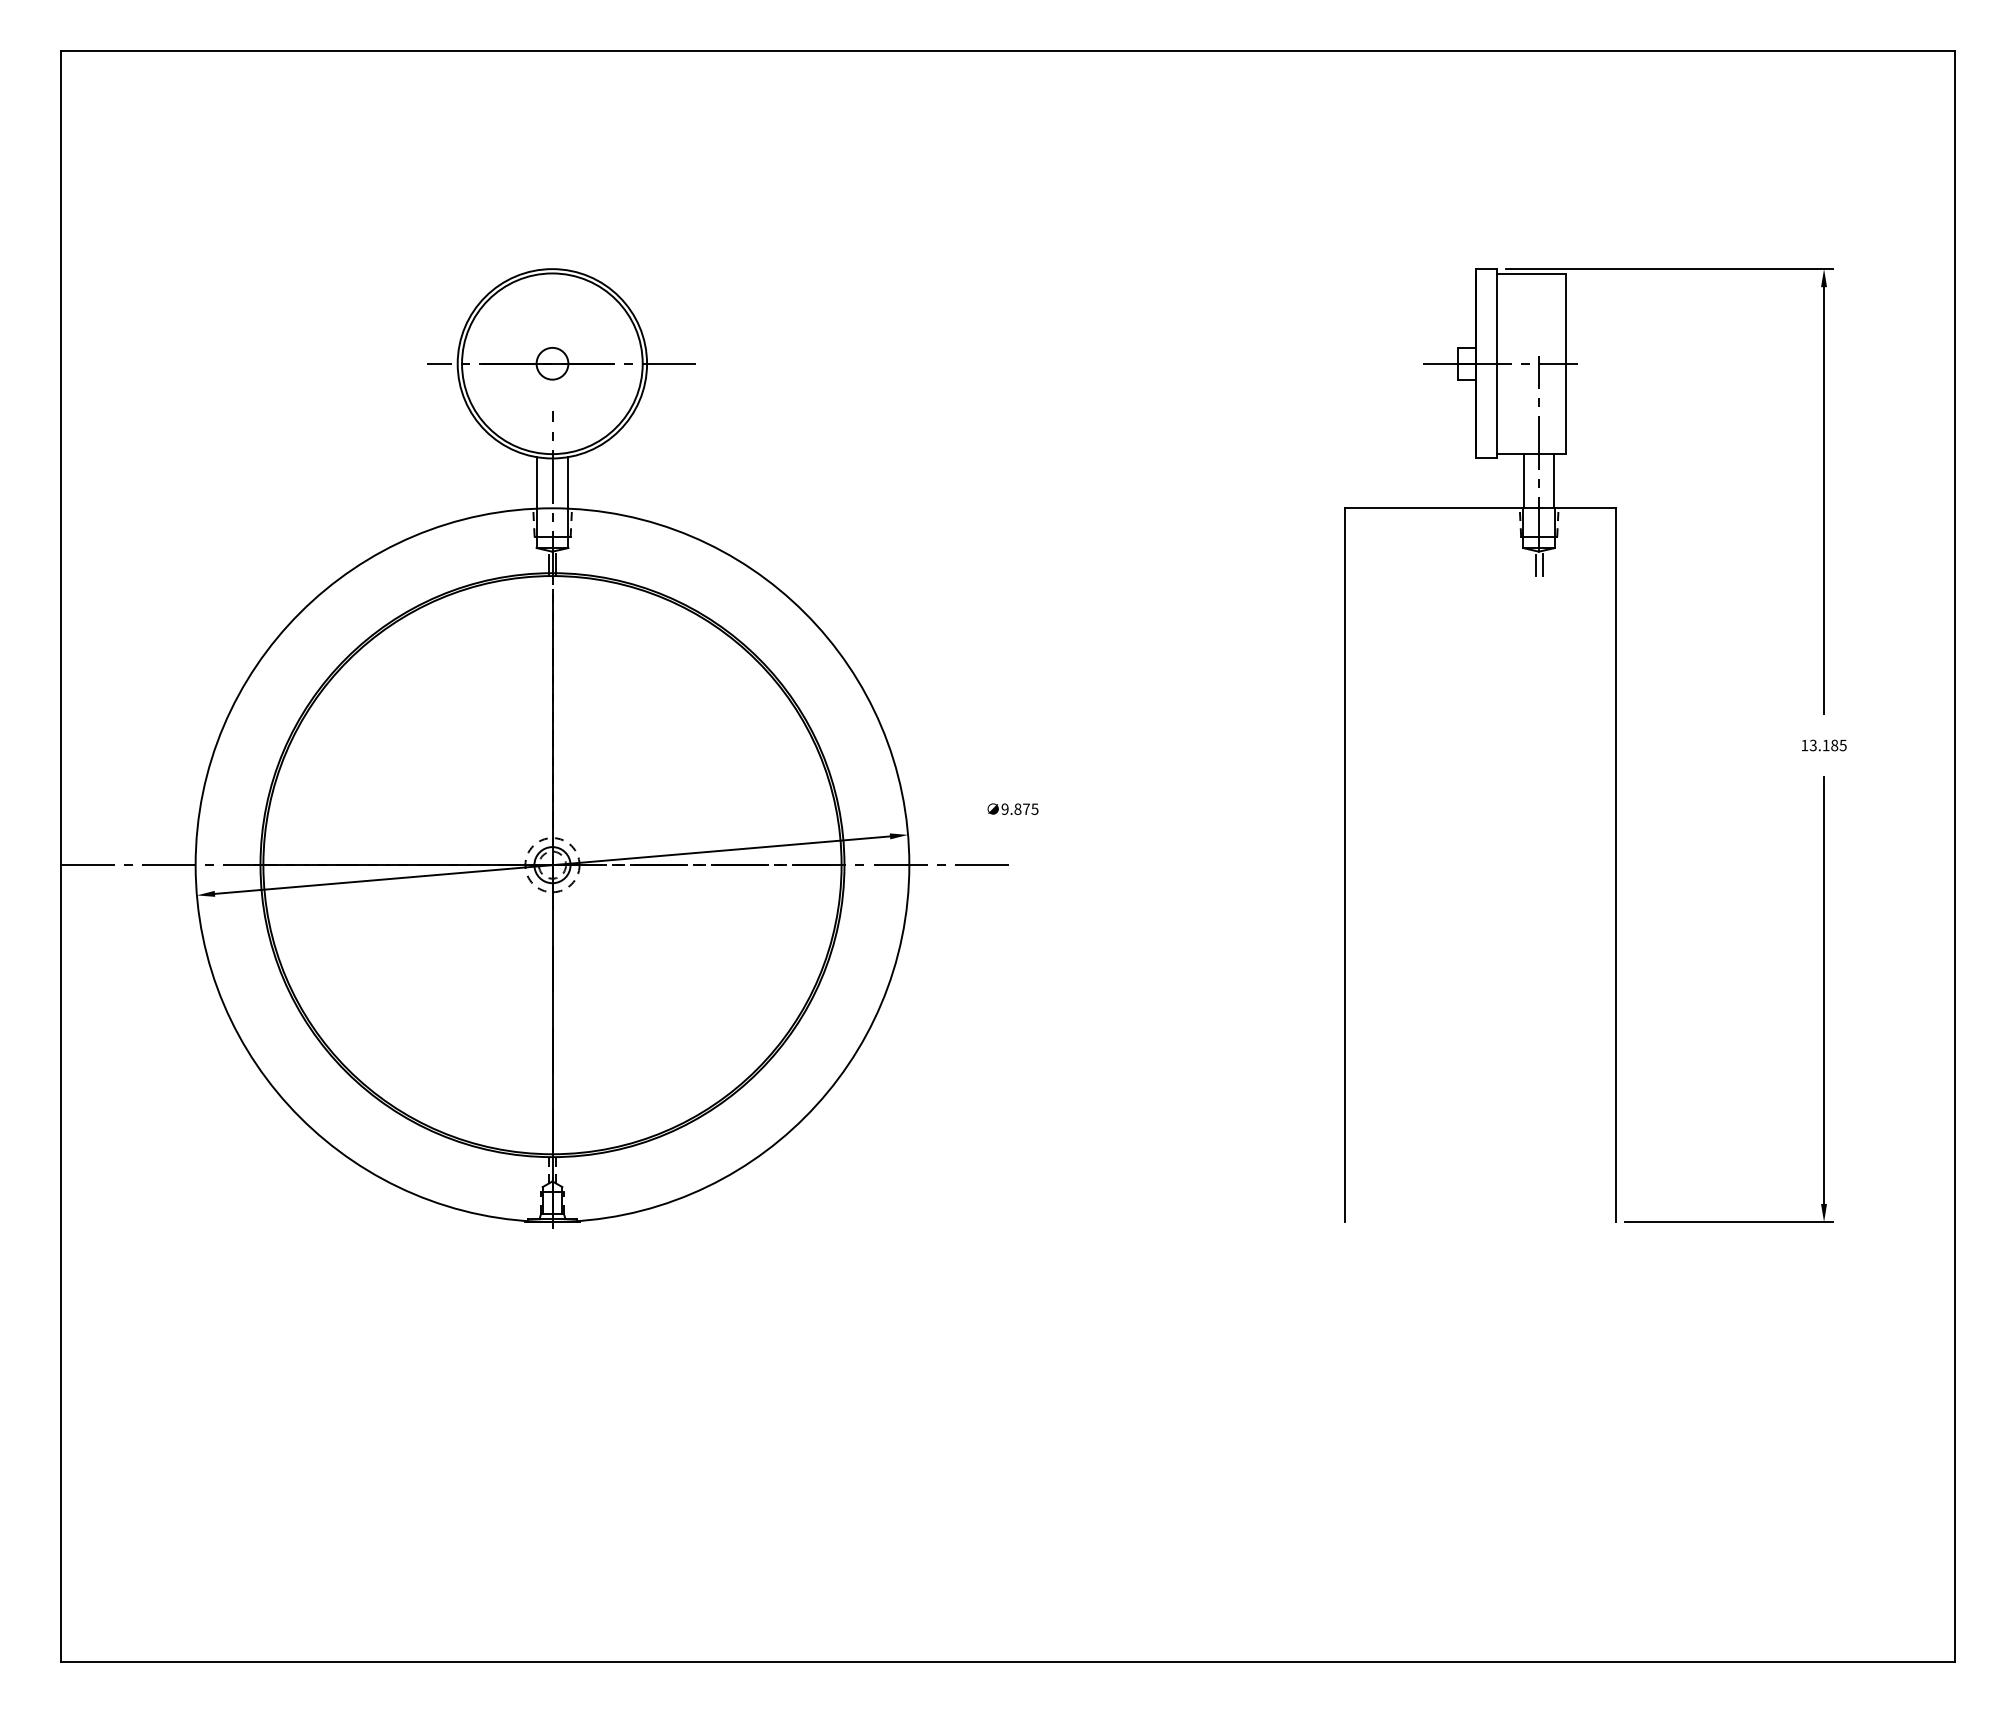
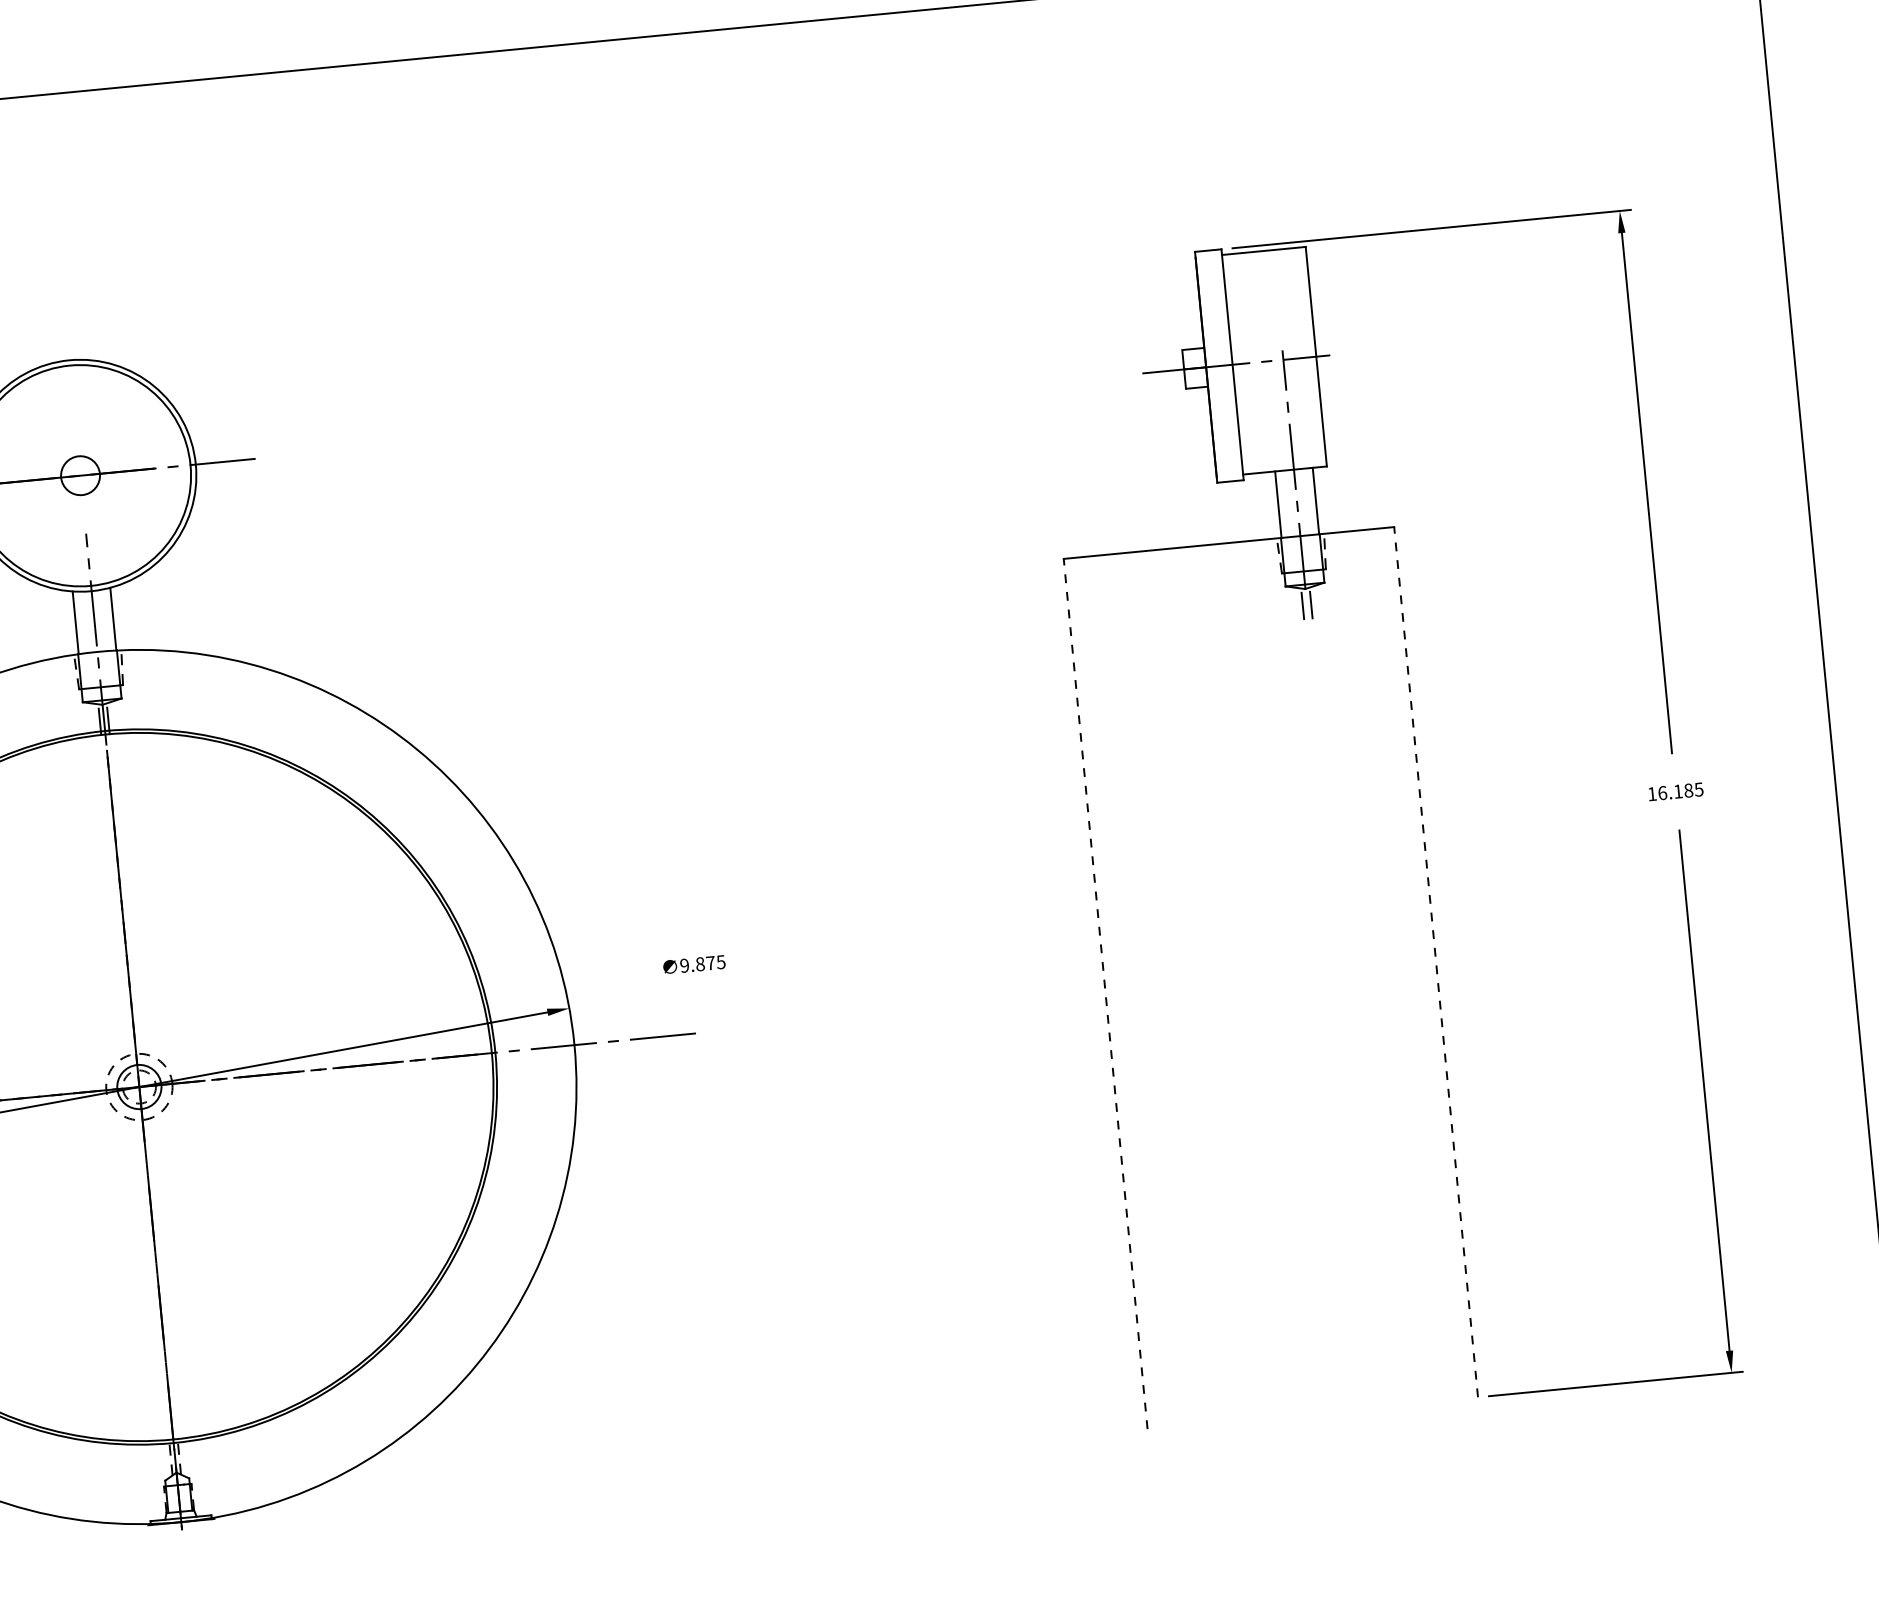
text: (1812, 745) -> (1661, 793), 13.185 -> 16.185
line: (1345, 865) -> (1106, 994), solid -> dashed
line: (1616, 865) -> (1436, 962), solid -> dashed

